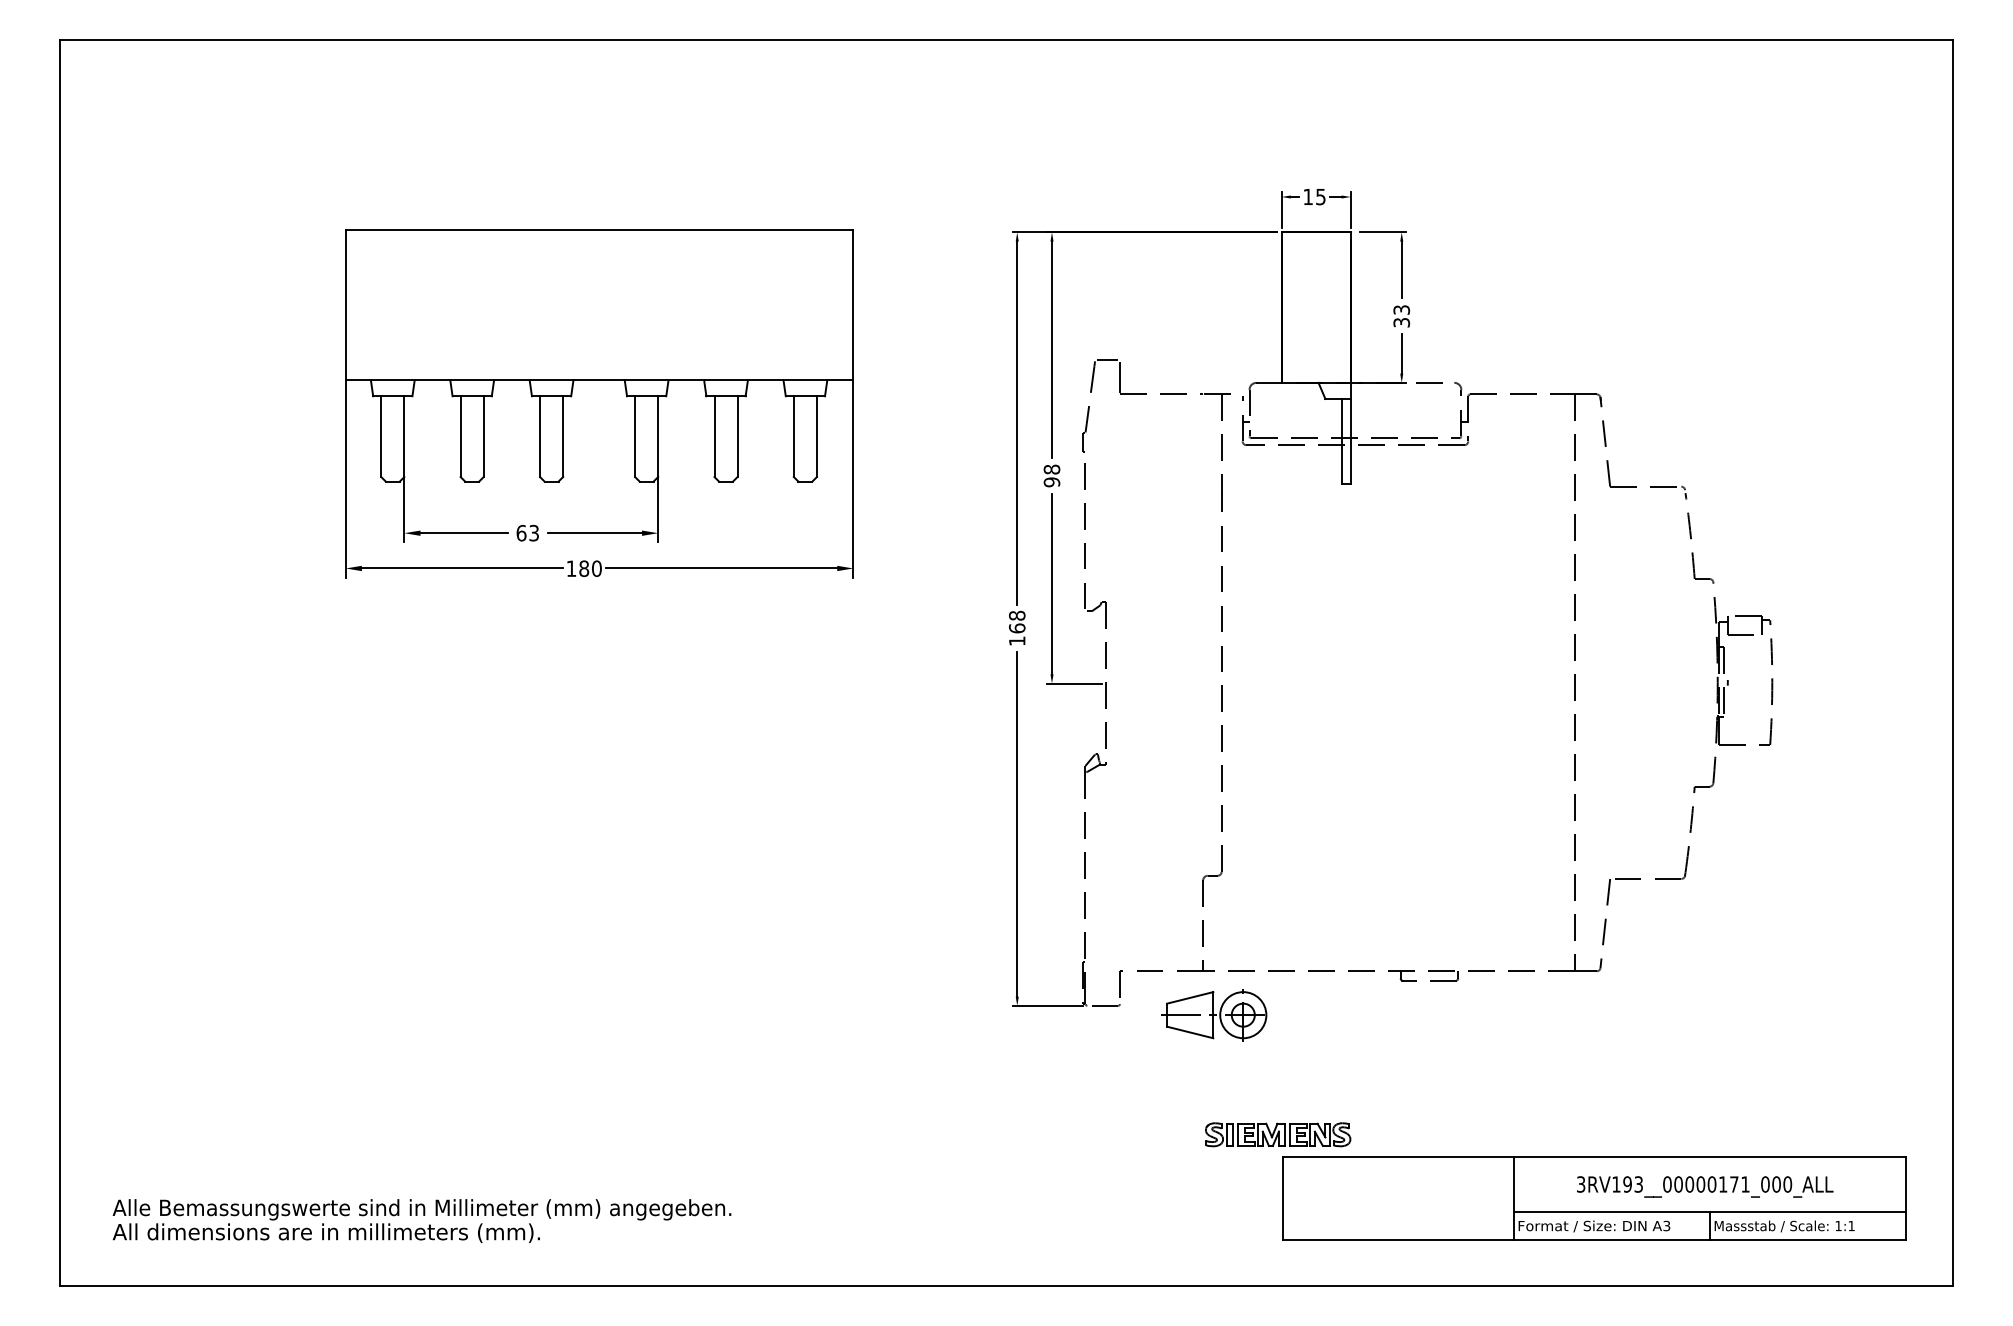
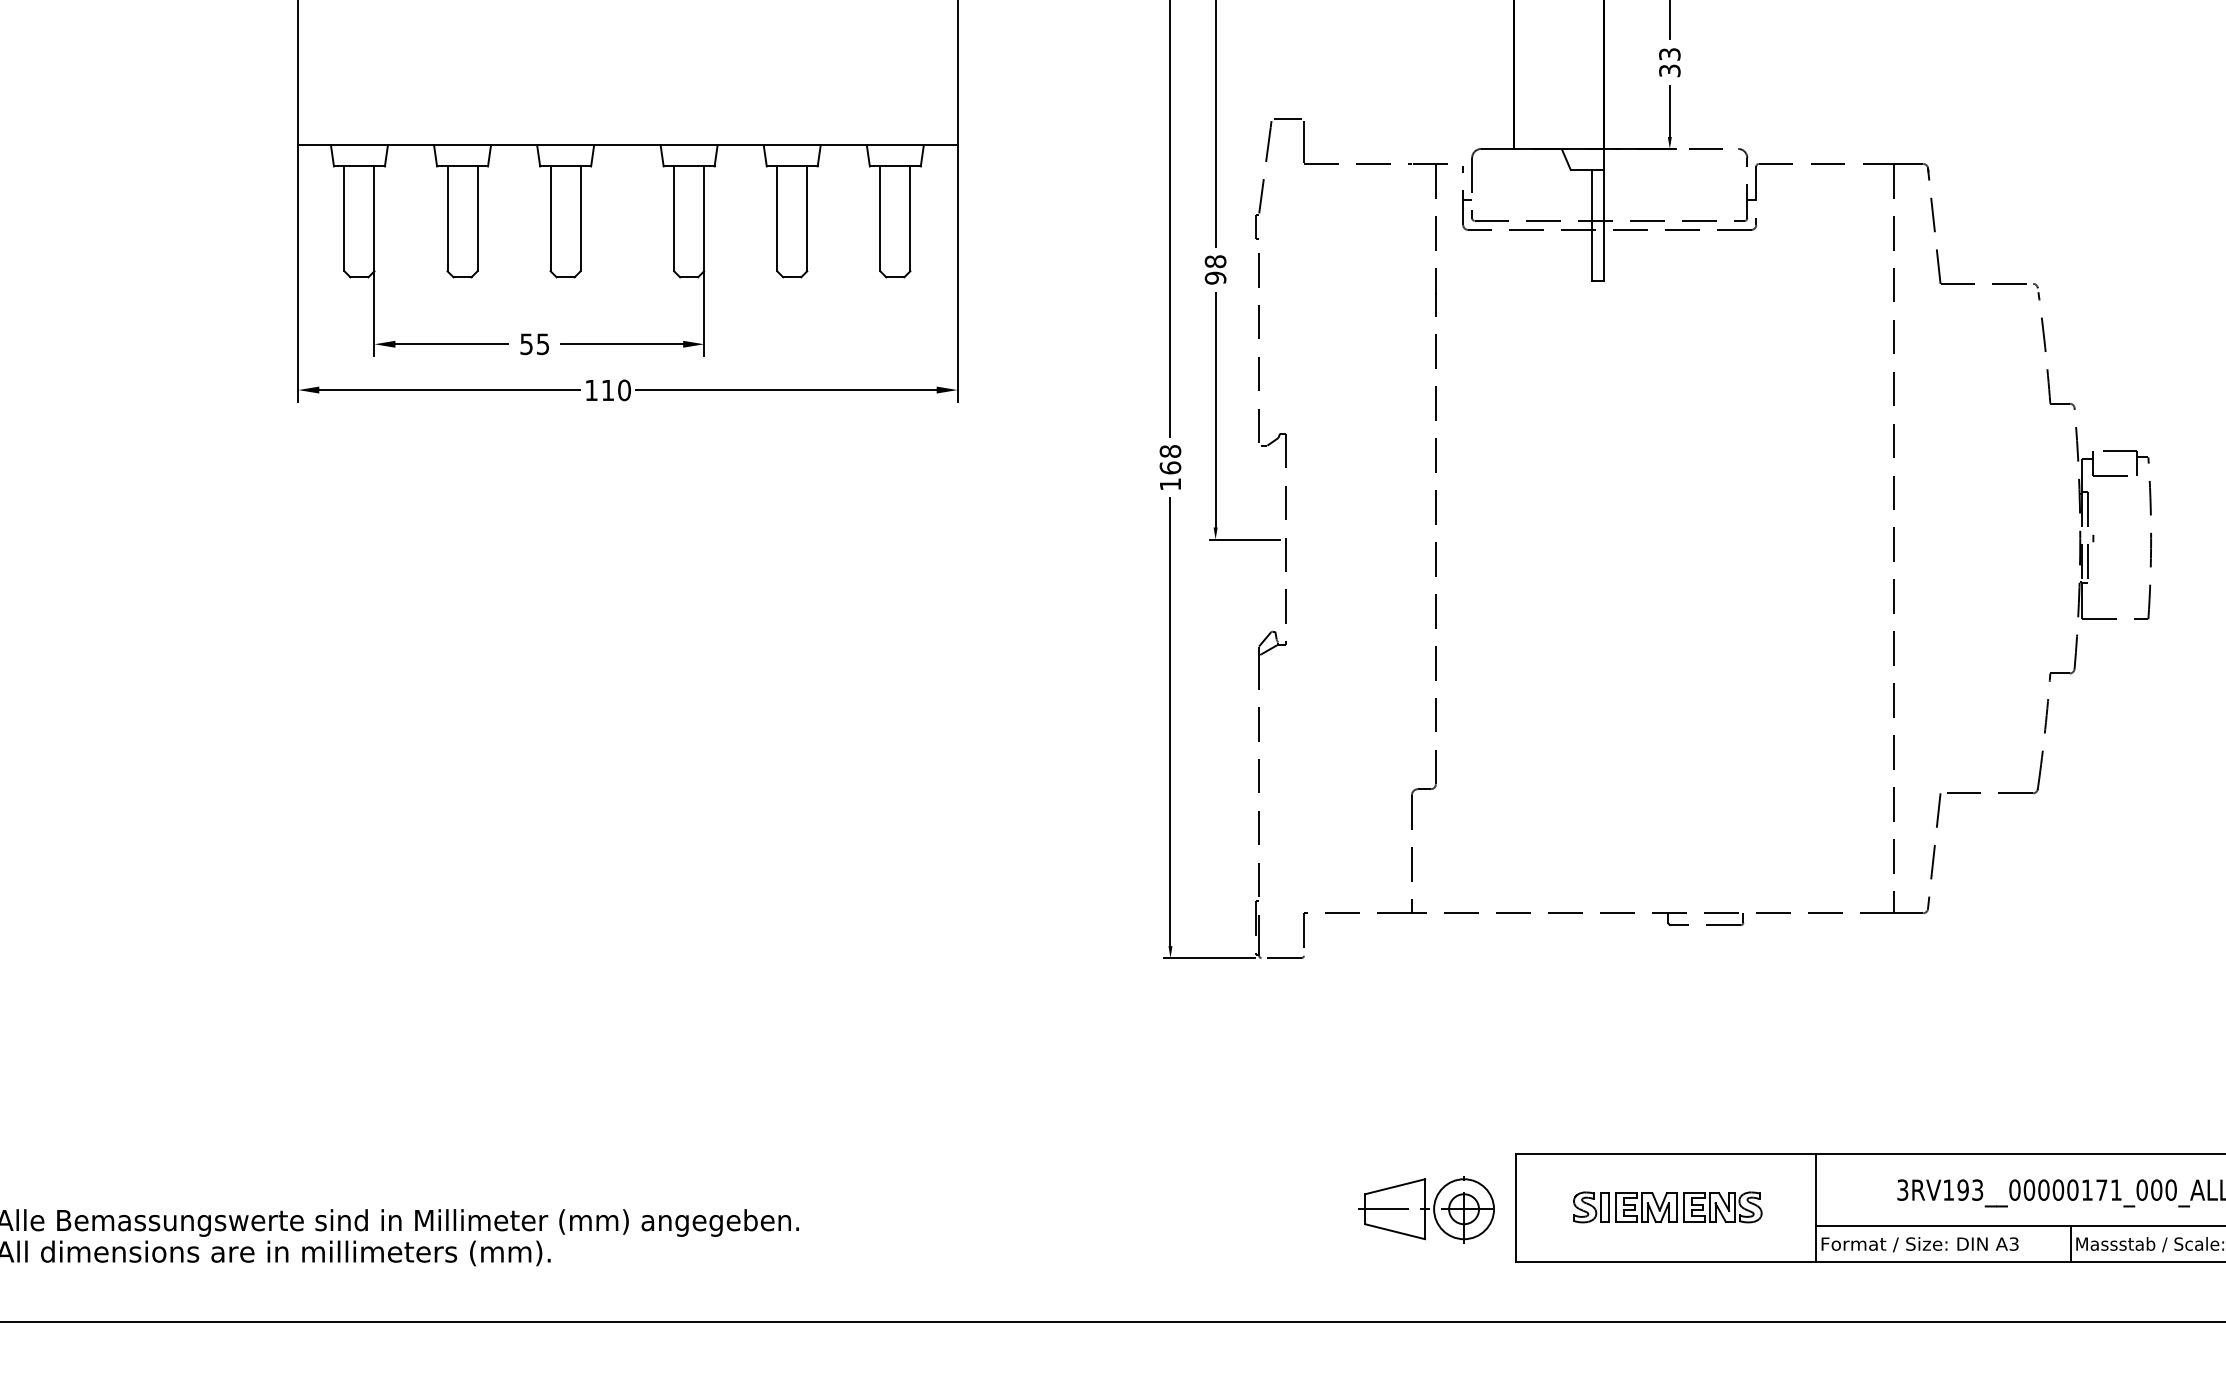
text: (527, 532) -> (534, 343), 63 -> 55
text: (584, 568) -> (608, 390), 180 -> 110
part: (1214, 1015) -> (1426, 1209), moved
part: (1278, 1134) -> (1668, 1207), moved

